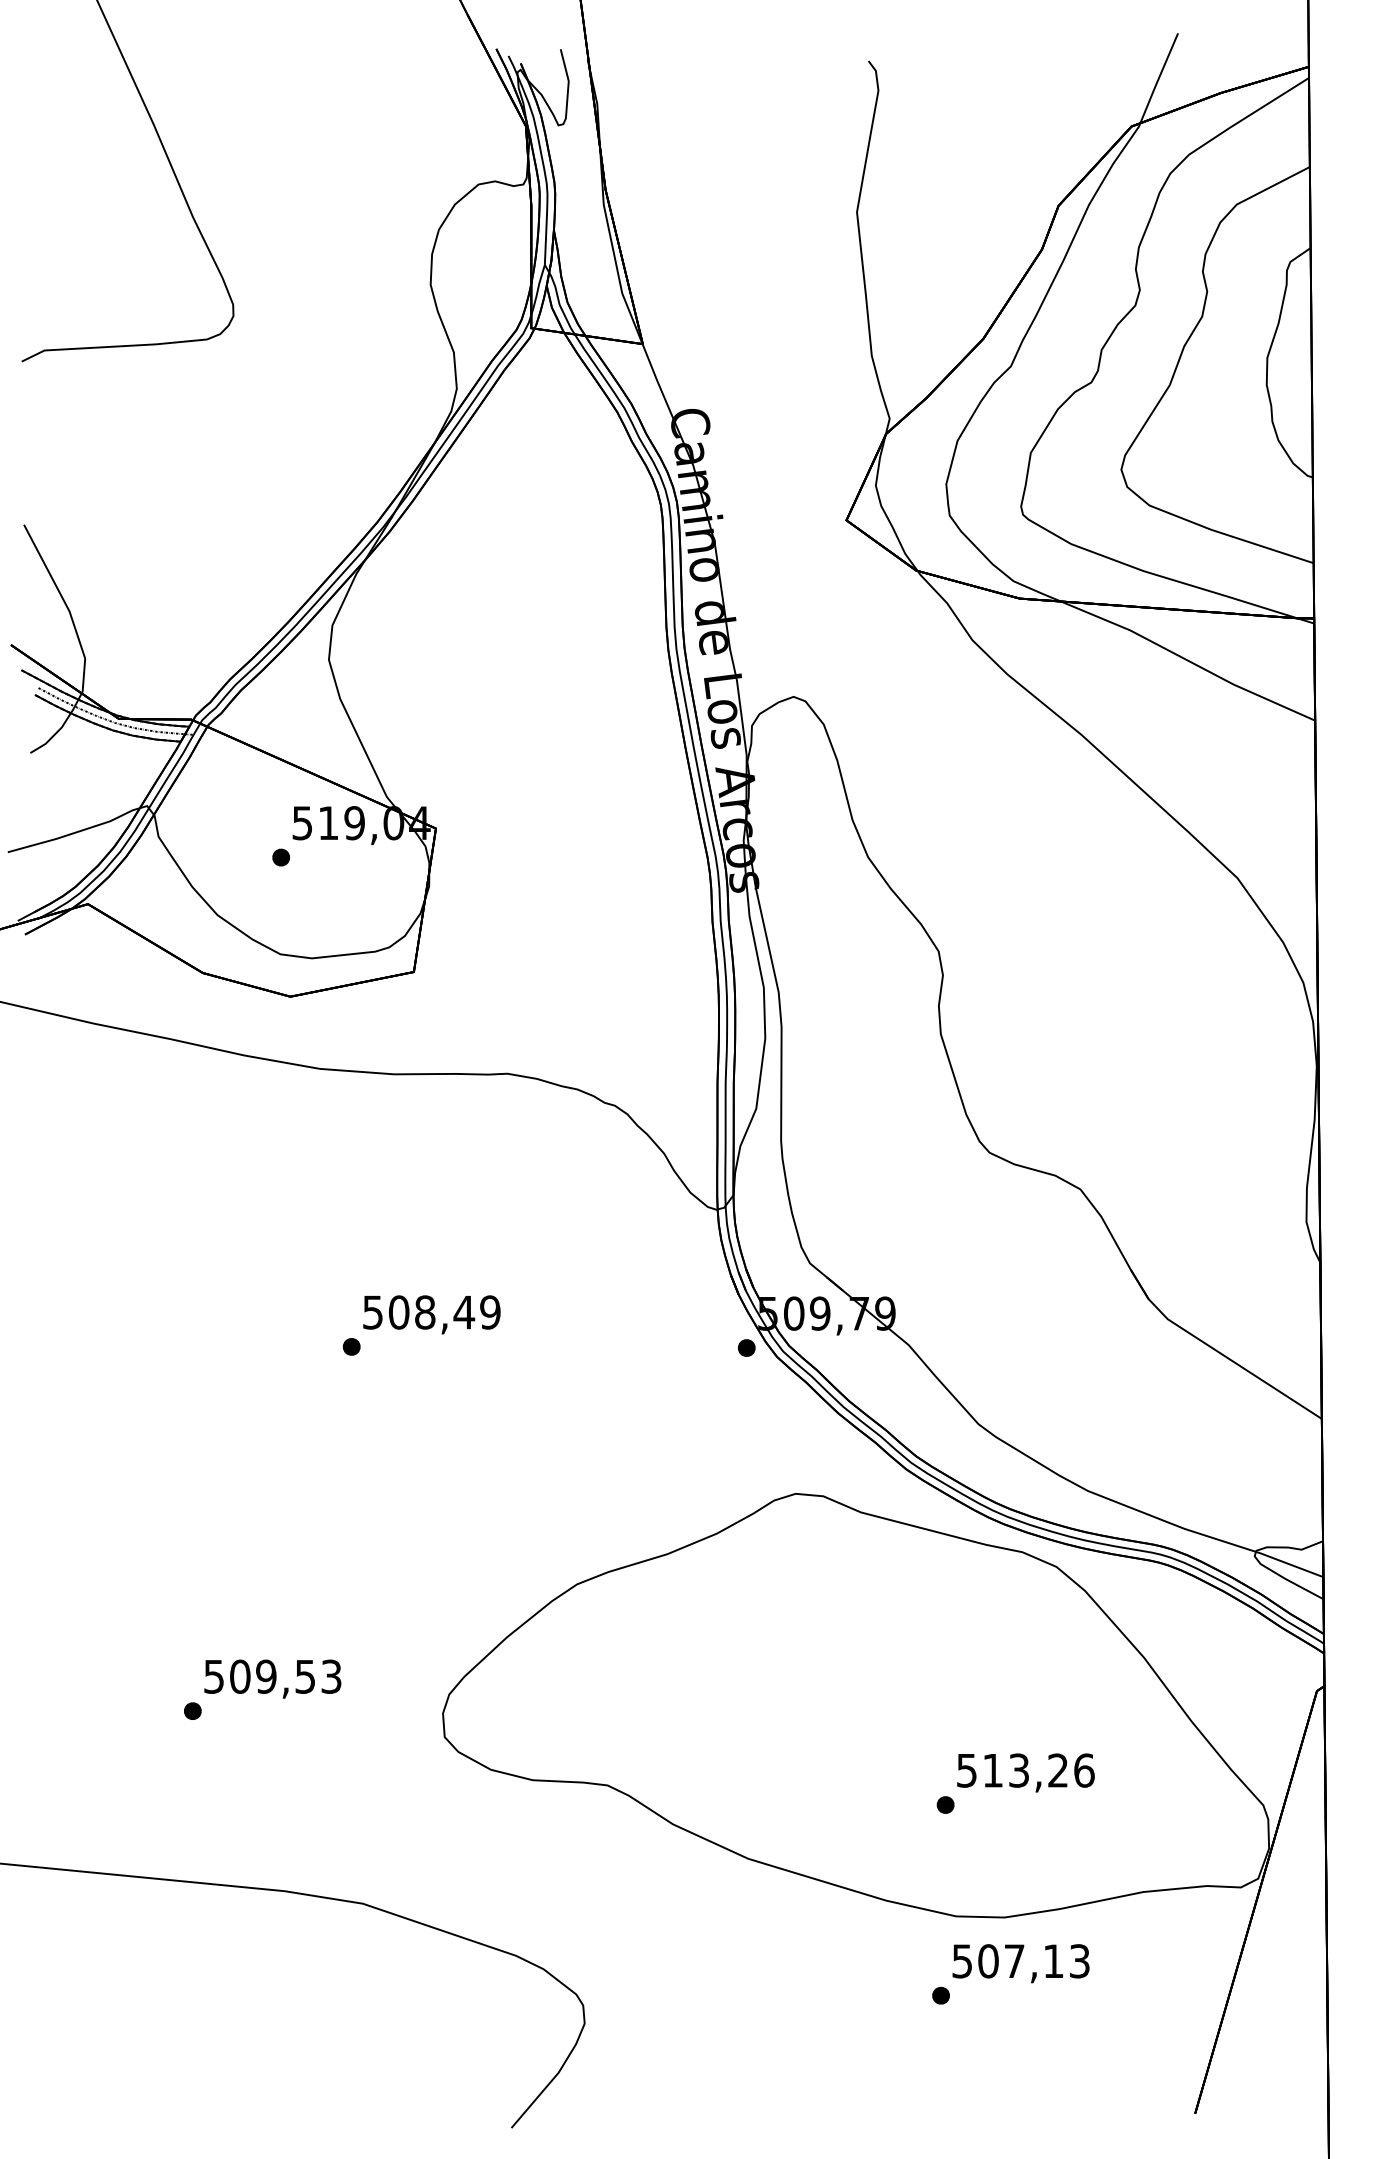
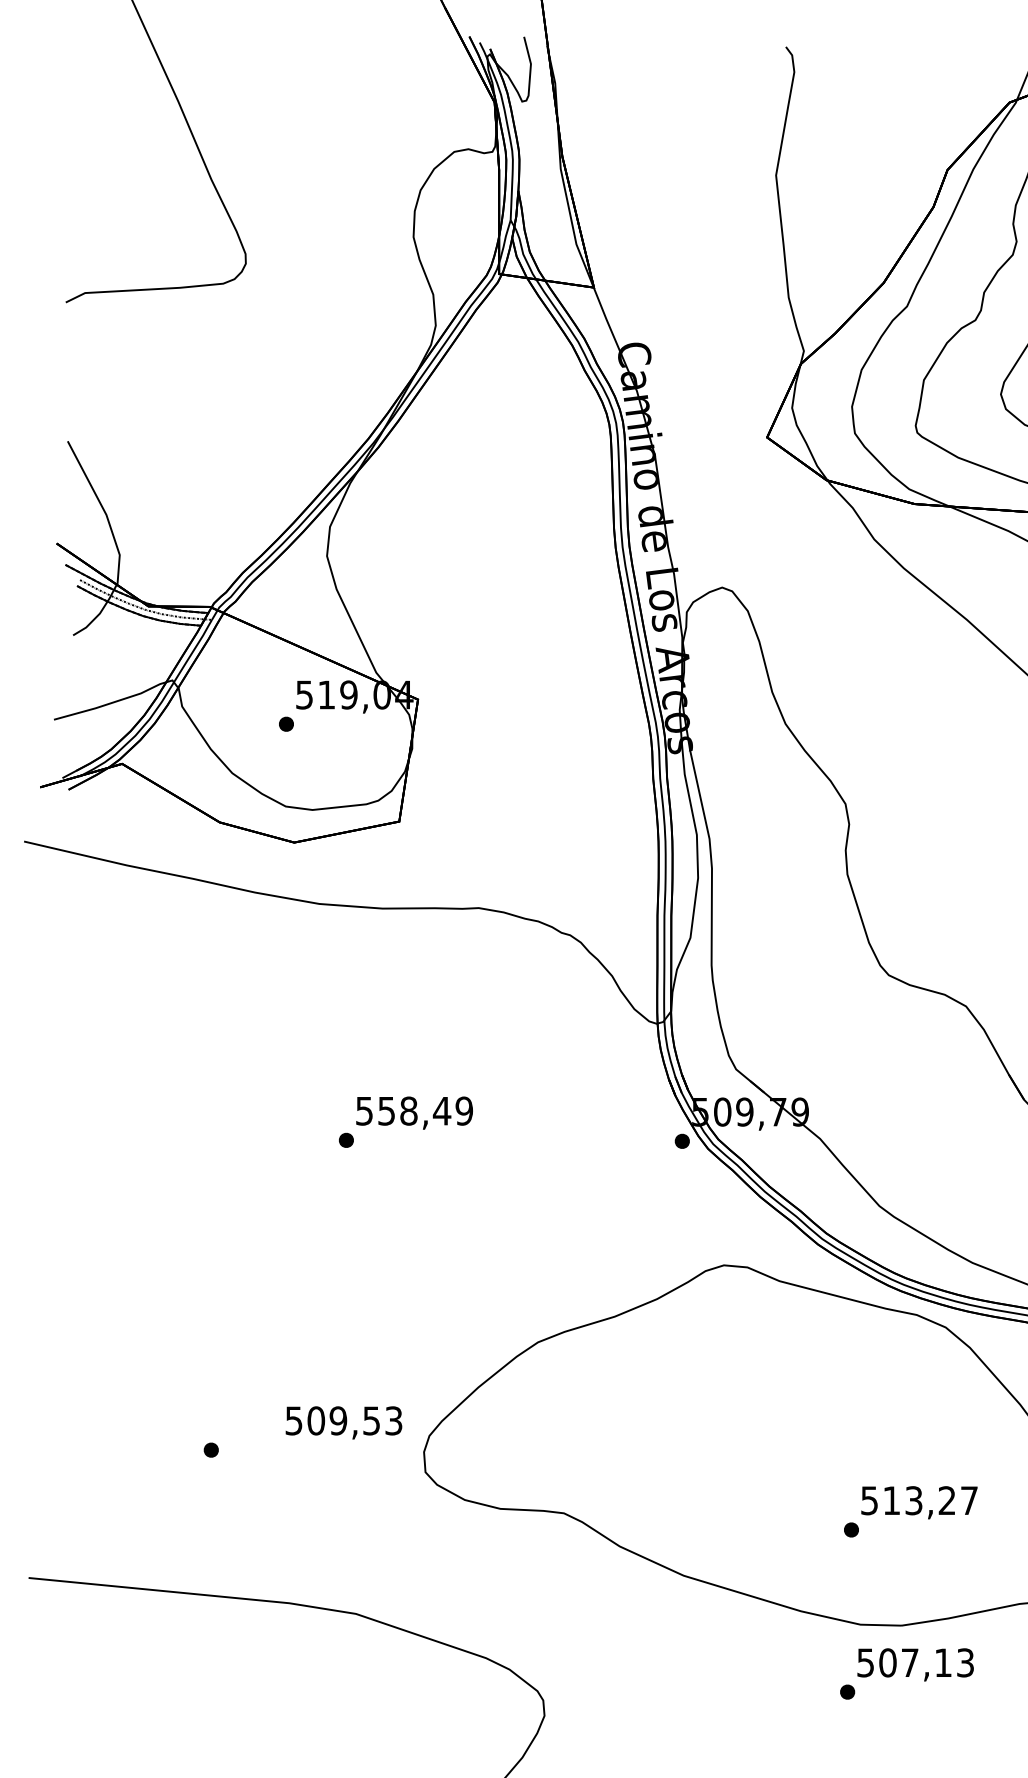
text: (399, 1312) -> (387, 1111), 508,49 -> 558,49
text: (272, 1678) -> (343, 1422), moved
text: (1084, 1770) -> (969, 1500), 513,26 -> 513,27

